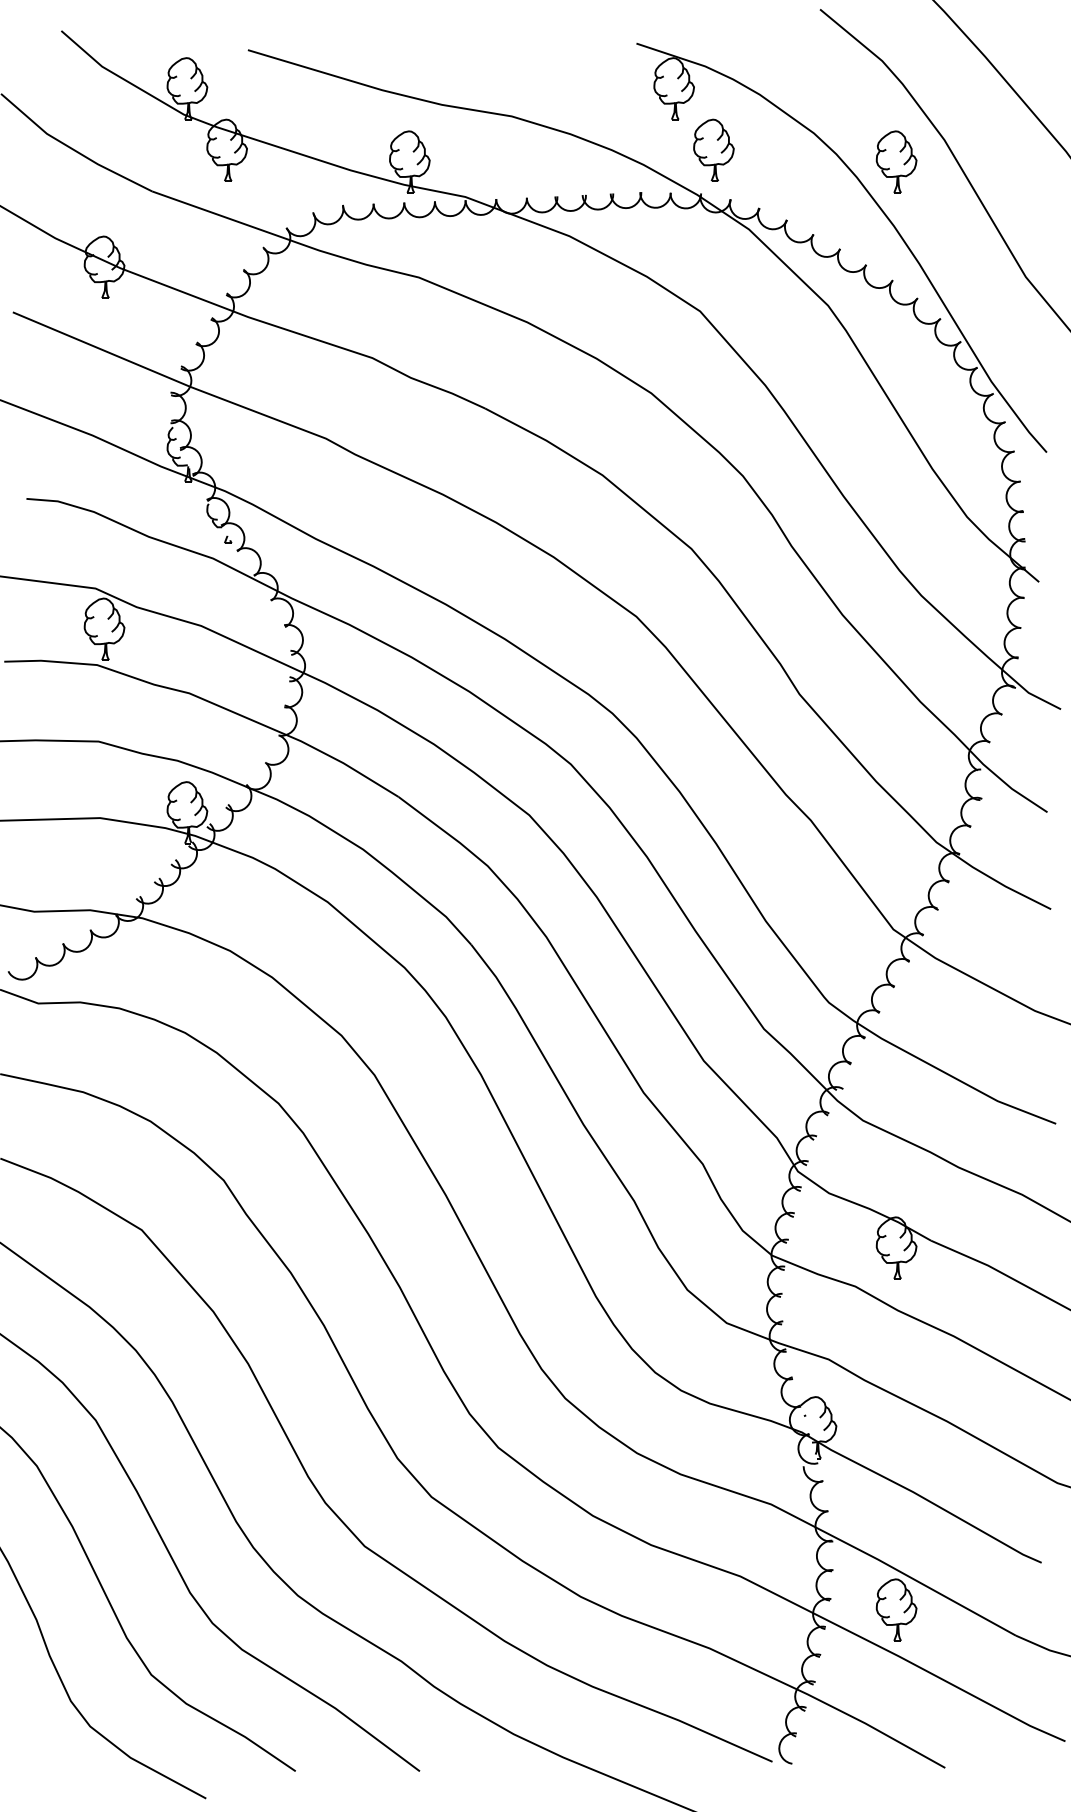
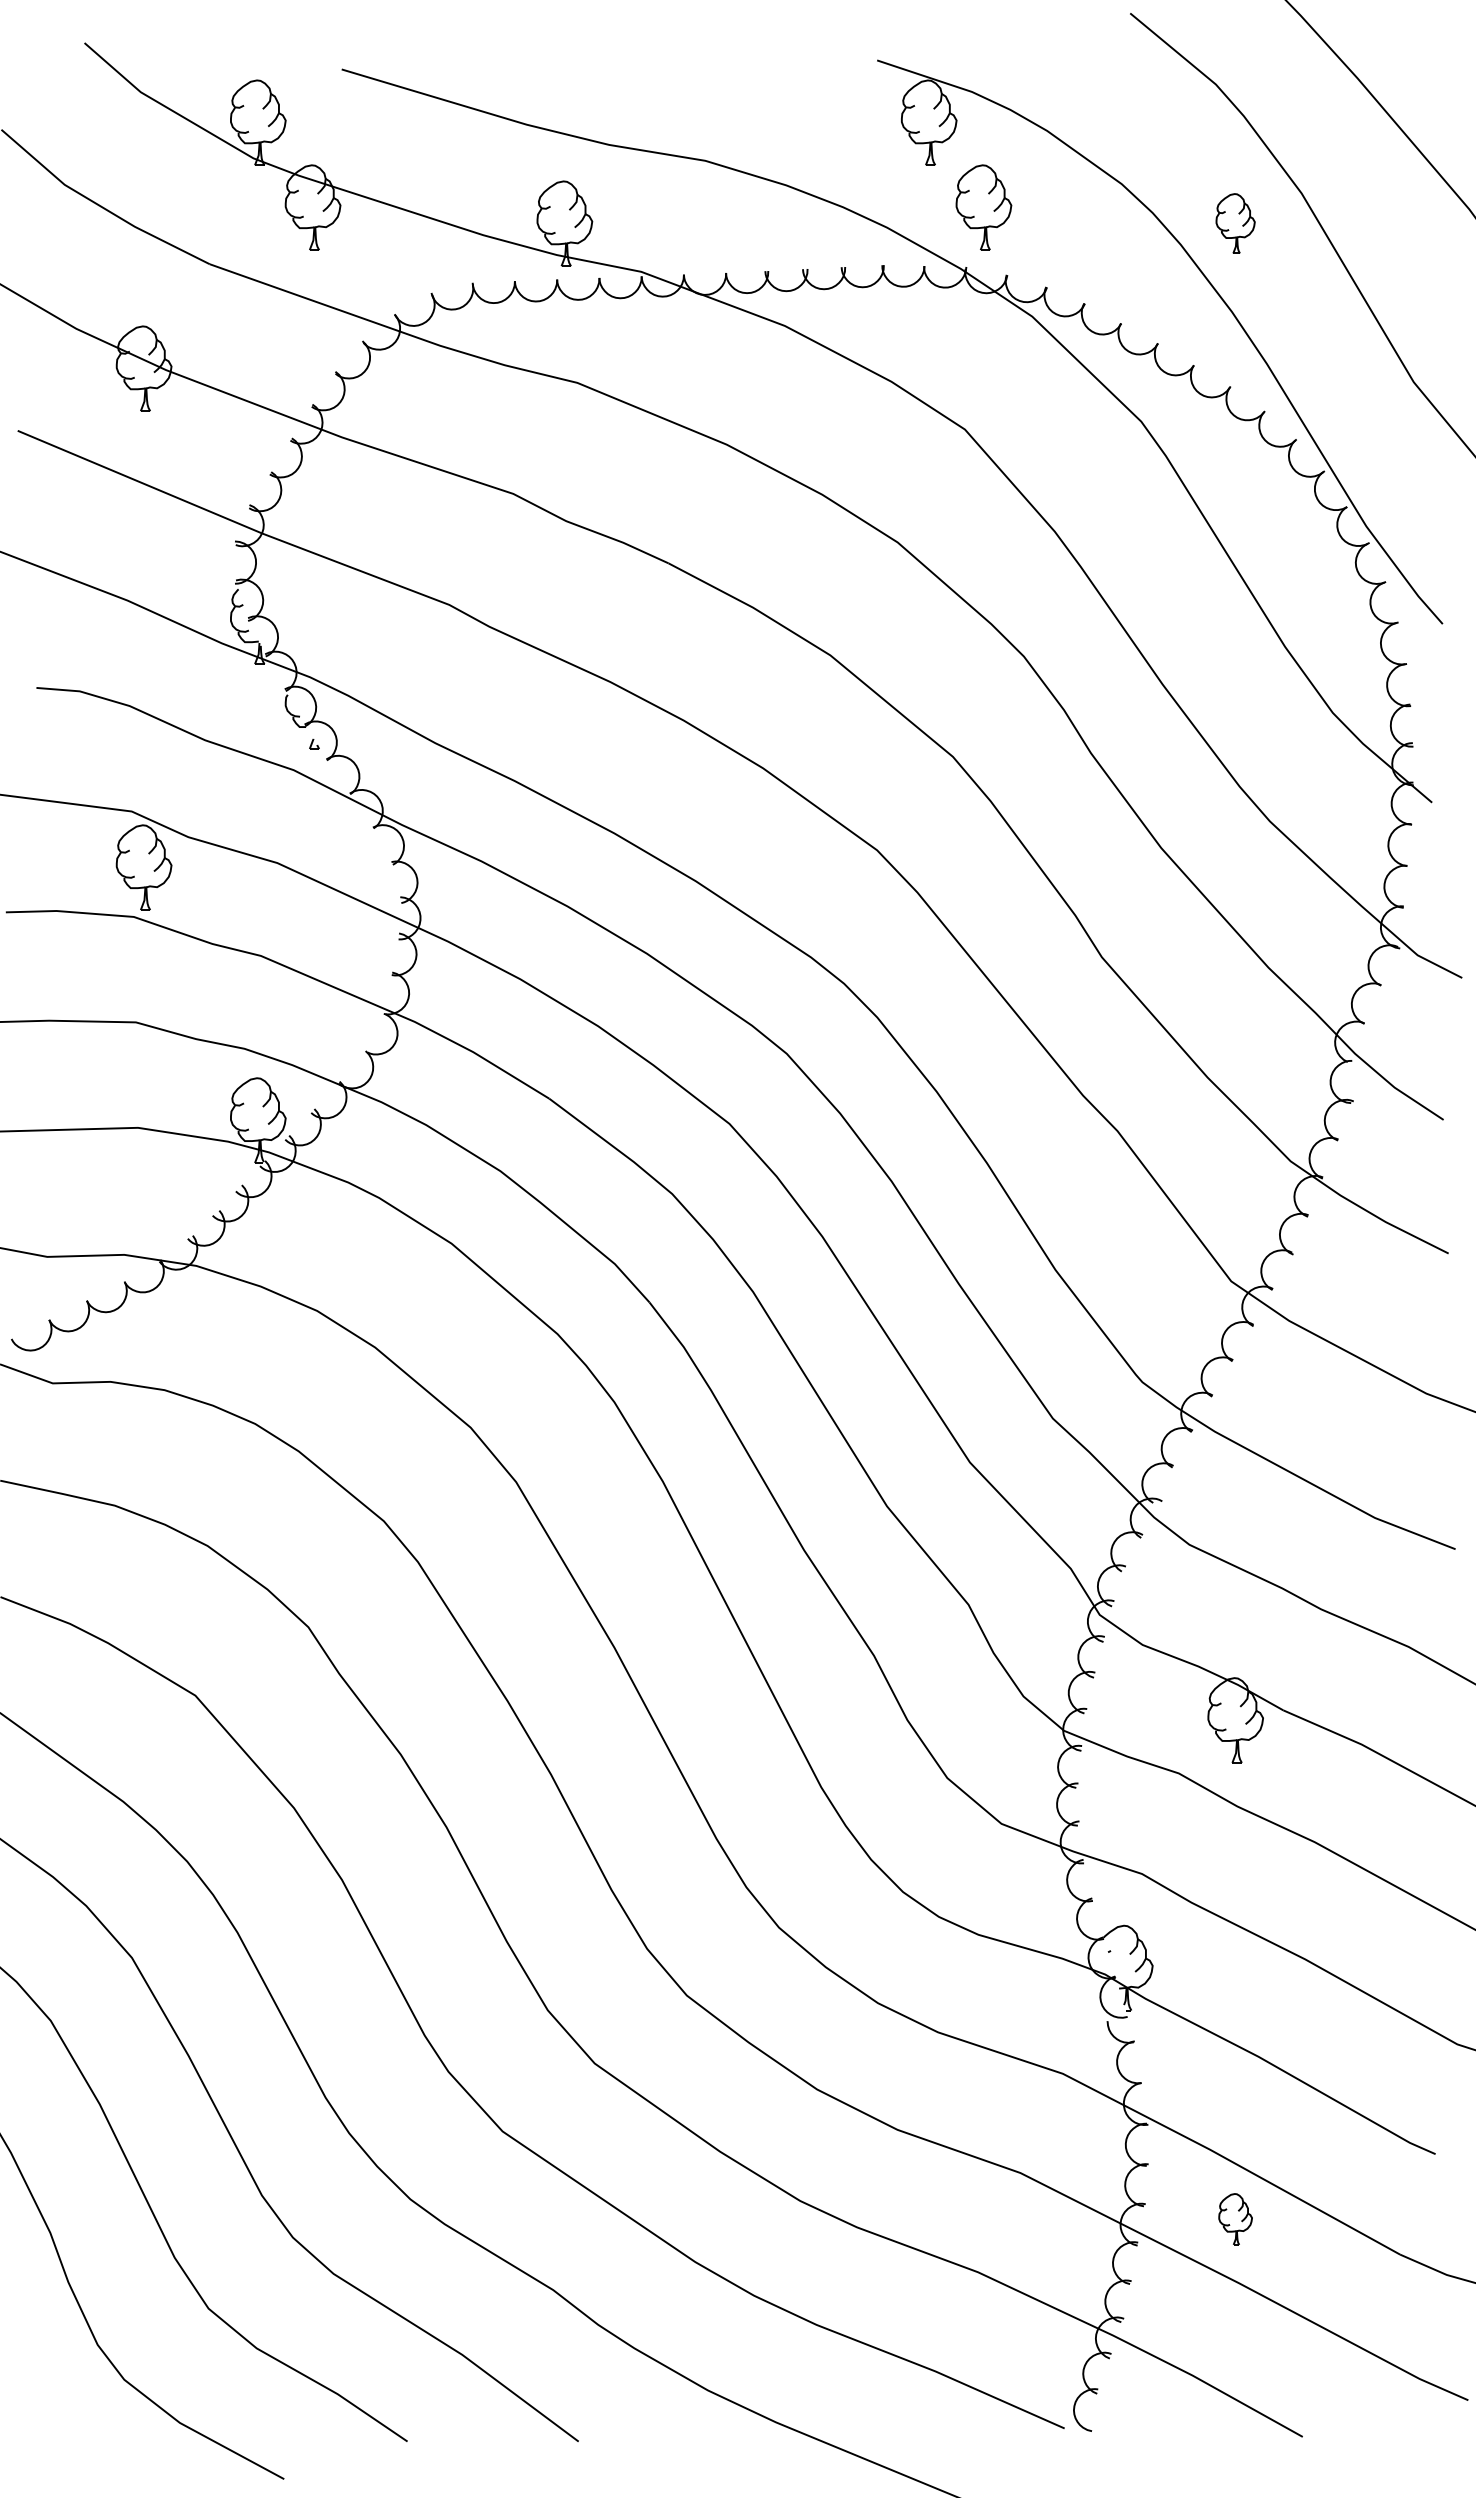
part: (896, 161) -> (1235, 223), size x0.7
part: (896, 1610) -> (1235, 2219), size x0.6

